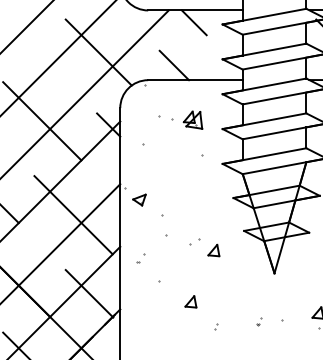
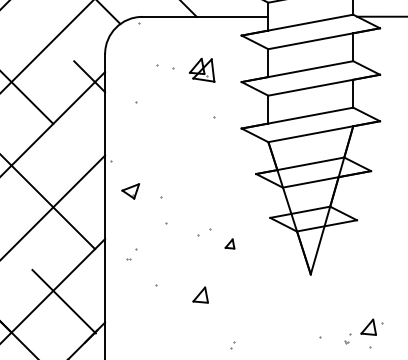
part: (139, 199) -> (130, 190), moved
part: (213, 250) -> (229, 243), size x0.6
part: (190, 301) -> (200, 294), moved
part: (259, 321) -> (348, 338), moved

